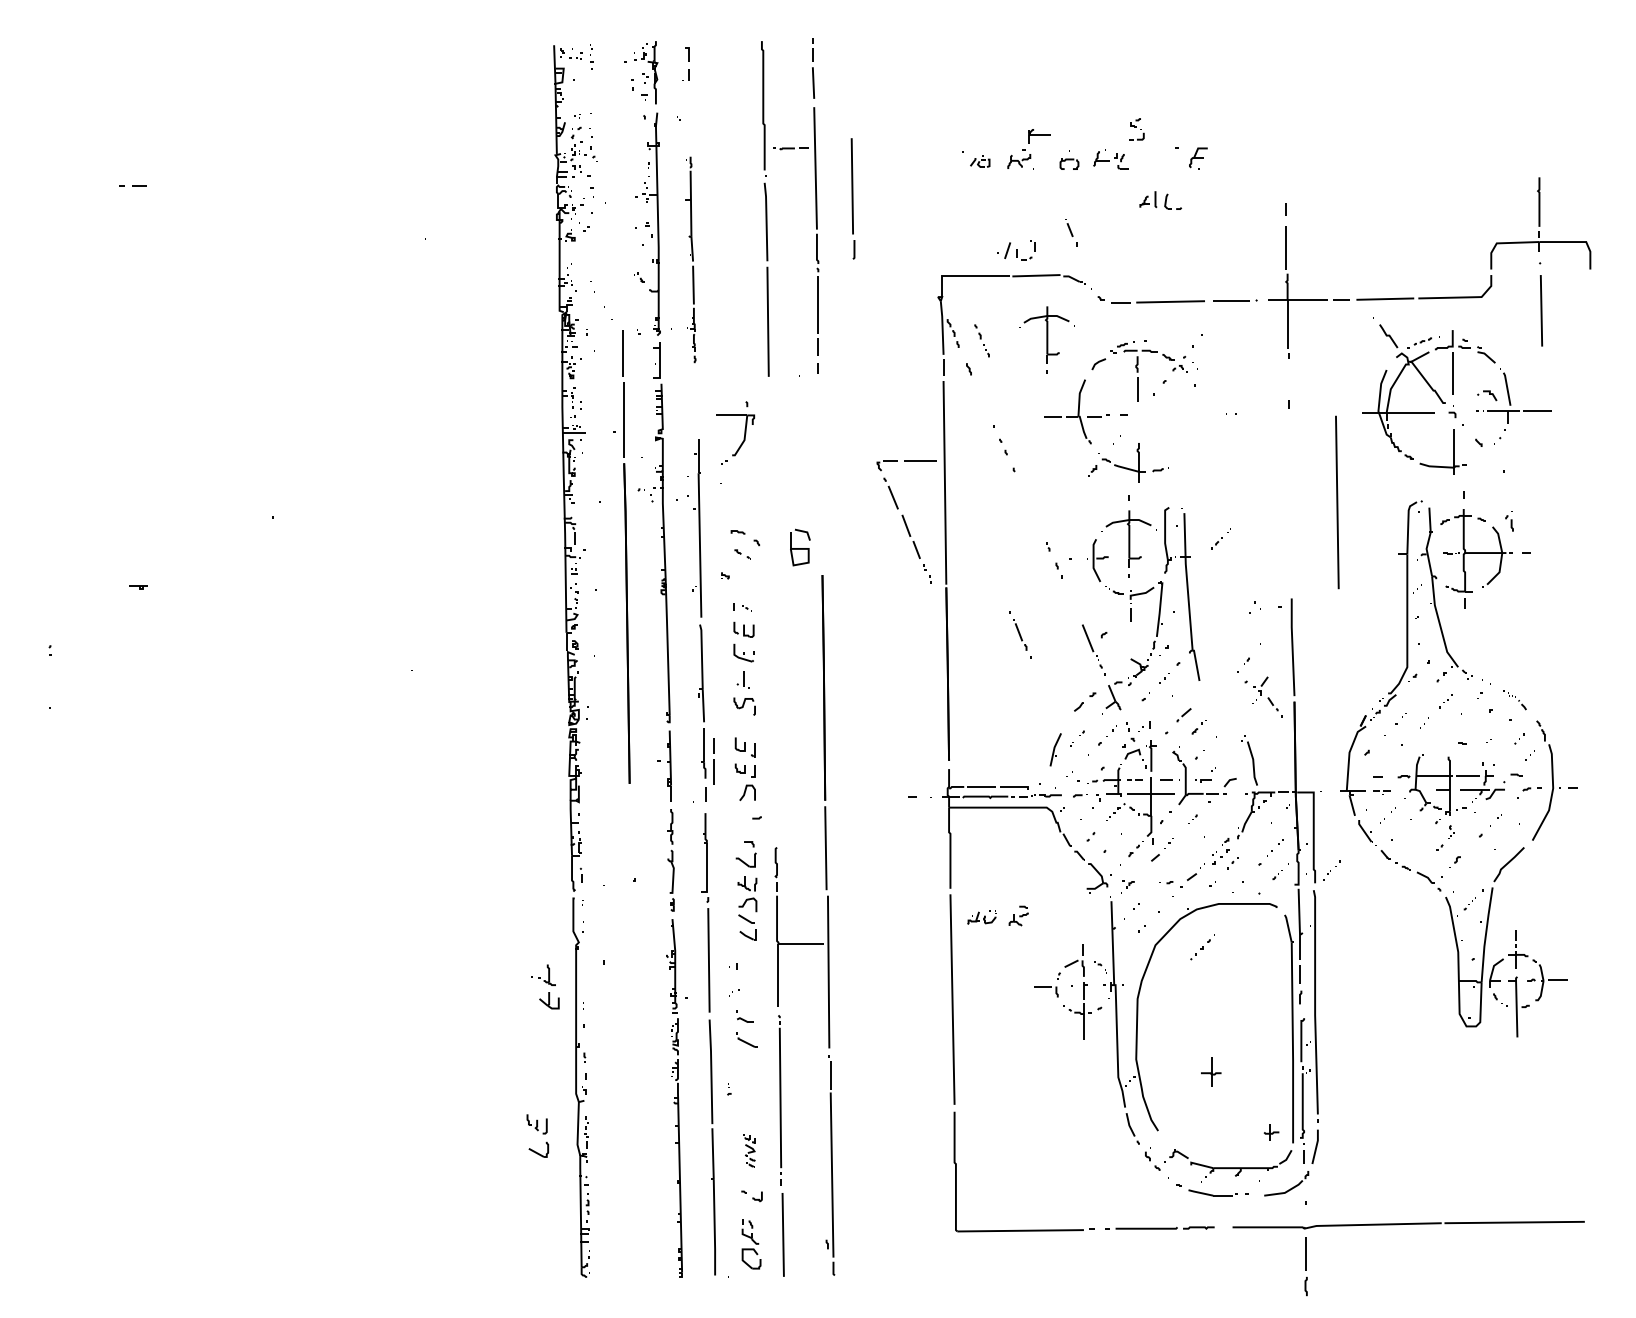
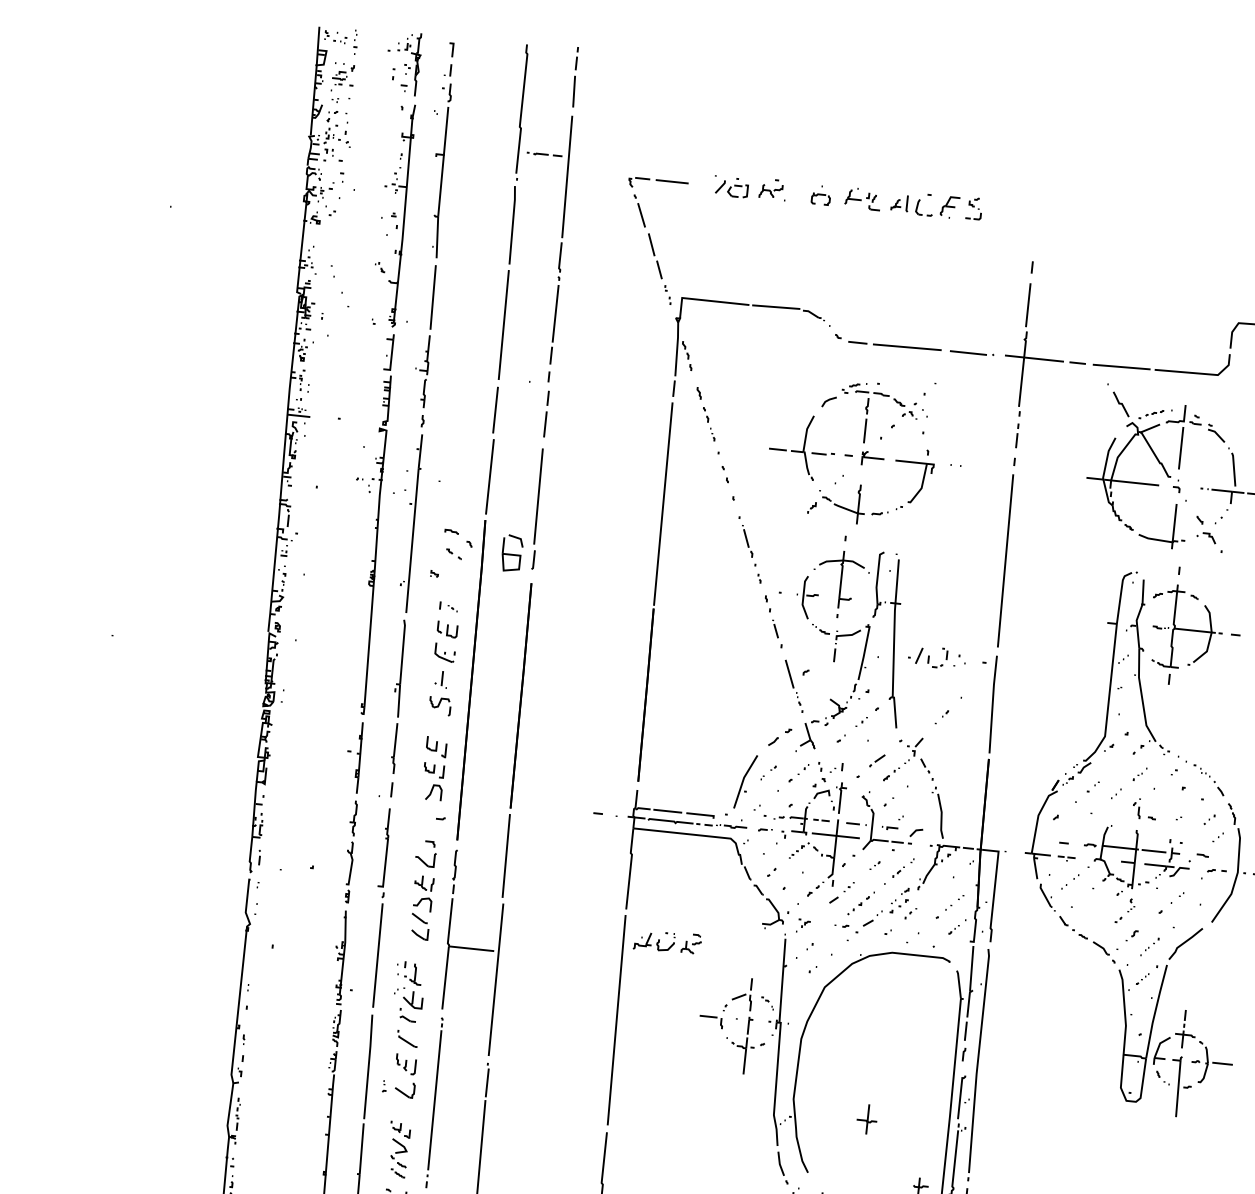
part: (582, 93) -> (342, 77), added
part: (1136, 129) -> (974, 208), moved
part: (1039, 136) -> (873, 459), moved
part: (979, 161) -> (731, 187), size x1.67
part: (852, 198) -> (537, 508), moved
part: (1160, 200) -> (912, 205), moved
part: (1071, 232) -> (777, 633), moved
part: (1016, 250) -> (928, 656), moved
part: (690, 259) -> (432, 254), size x1.67
part: (1046, 339) -> (779, 371), removed
part: (981, 340) -> (708, 423), moved
line: (1288, 378) -> (1016, 436), added
part: (1487, 395) -> (1206, 537), moved
part: (744, 432) -> (922, 480), moved
line: (1337, 502) -> (1005, 560), moved
part: (906, 521) -> (652, 240), moved
part: (1509, 521) -> (1136, 808), moved
part: (1220, 538) -> (902, 867), moved
line: (626, 556) -> (477, 613), moved
part: (1020, 634) -> (747, 540), moved
part: (1263, 696) -> (916, 757), moved
part: (1514, 700) -> (1208, 780), size x1.43
part: (1055, 749) -> (745, 781), size x1.67
line: (713, 761) -> (546, 413), moved
part: (1331, 870) -> (1149, 947), moved
part: (981, 917) -> (654, 941), size x1.43
part: (1202, 947) -> (860, 903), moved
part: (545, 986) -> (410, 985), moved
part: (537, 1135) -> (405, 1075), moved
part: (749, 1150) -> (398, 1149), size x1.67

